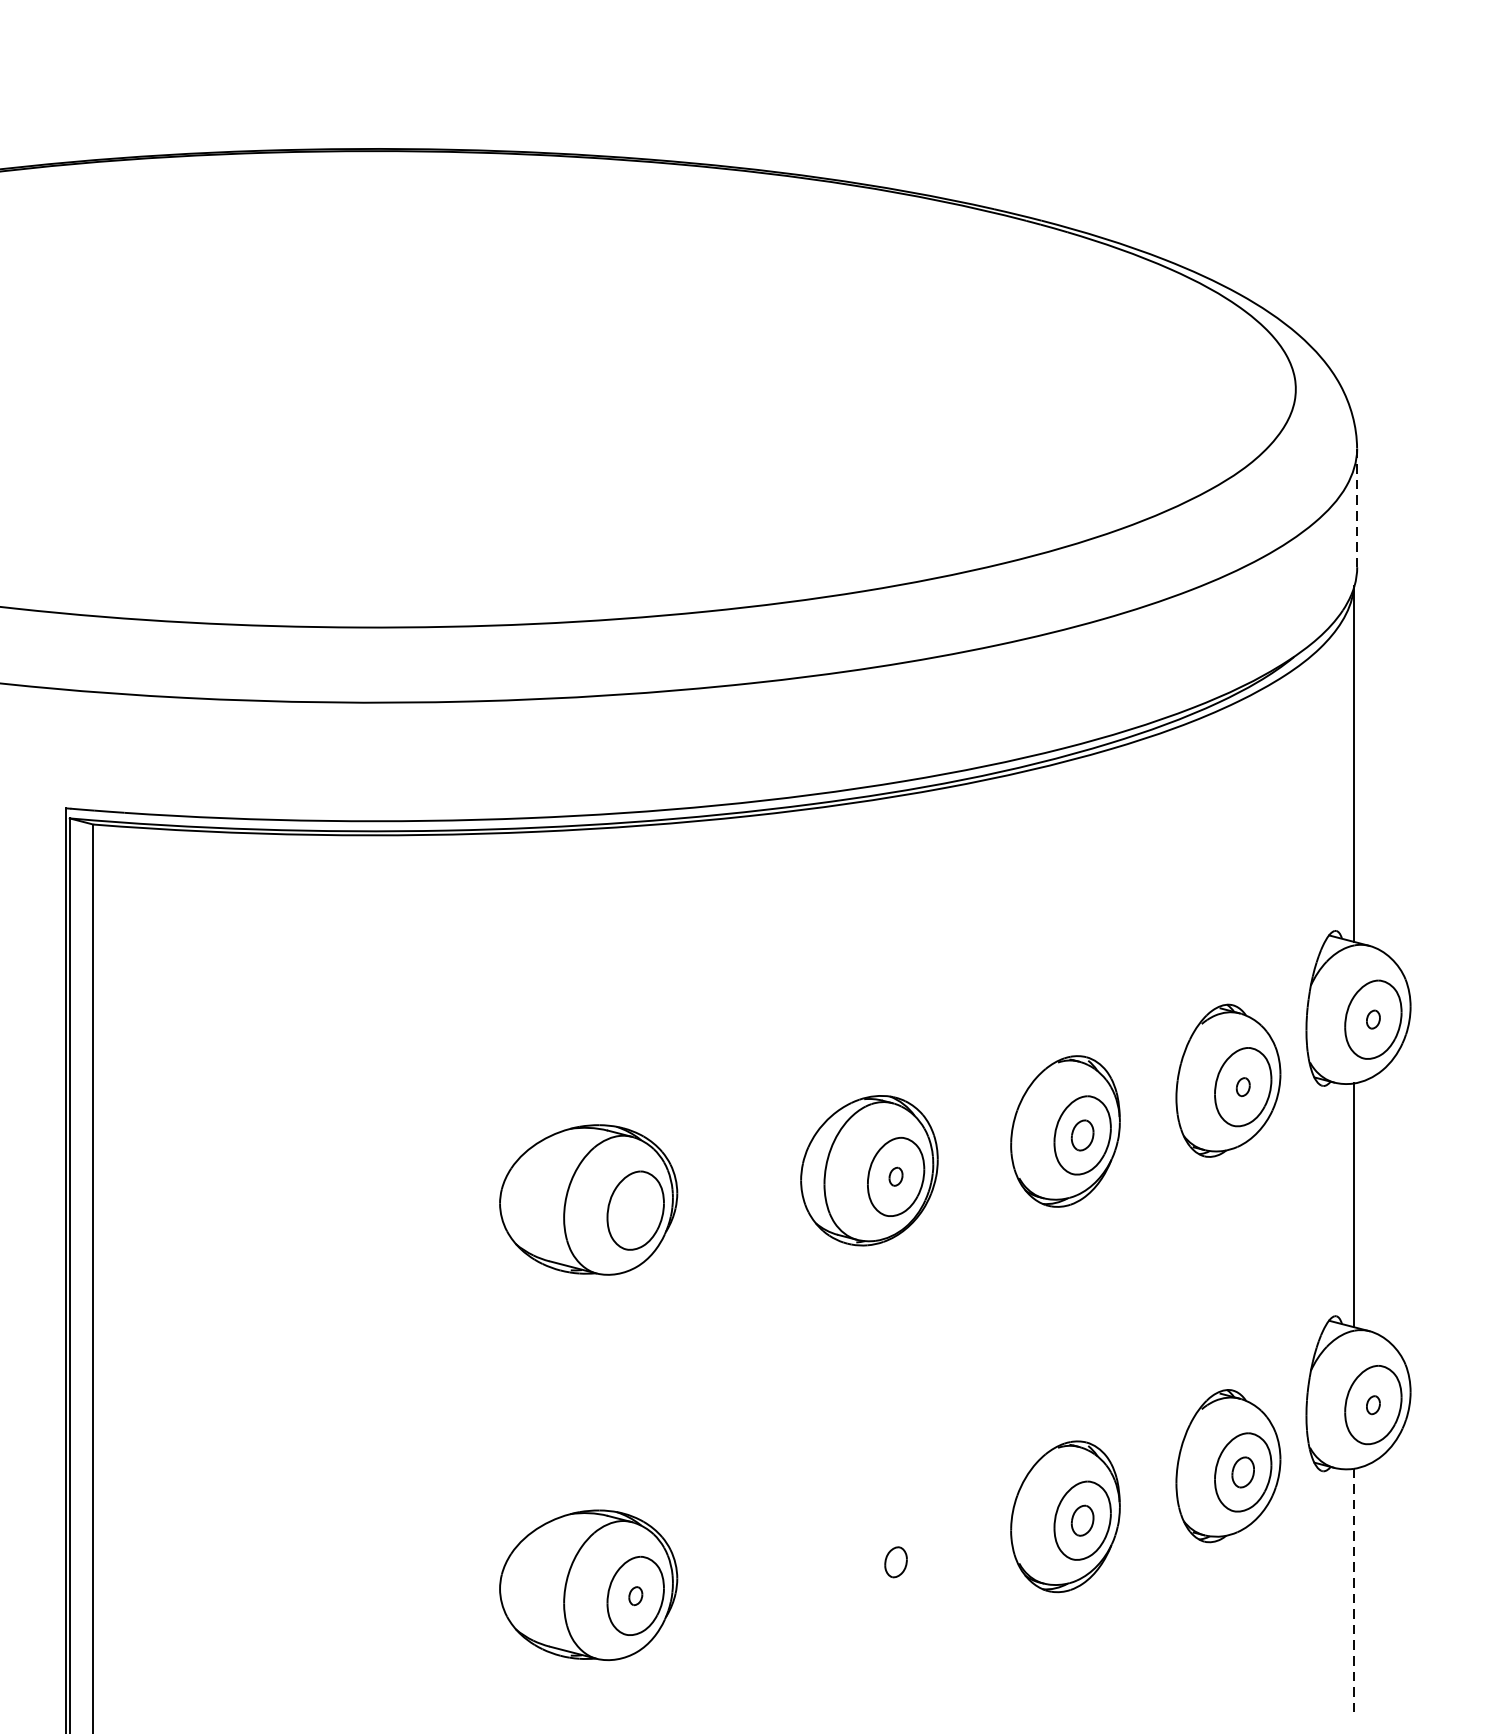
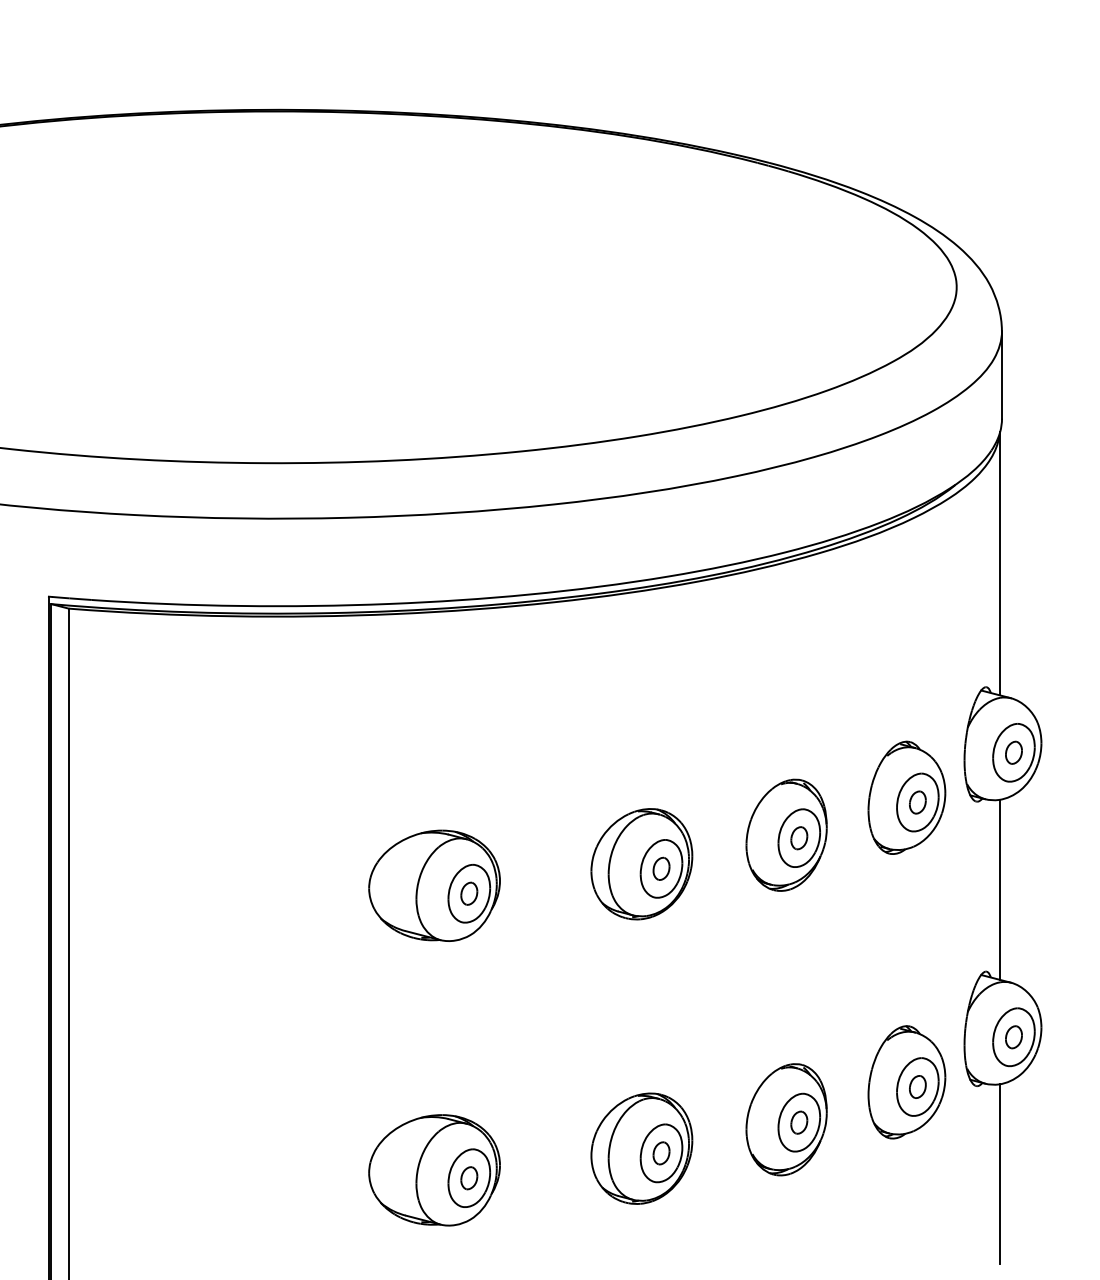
line: (1357, 507) -> (1002, 374), dashed -> solid
part: (1372, 1019) -> (1013, 752), size x1.67
part: (1242, 1087) -> (917, 802), size x1.67
part: (896, 1176) -> (661, 868), size x1.67
part: (635, 1210) -> (469, 893), added
part: (1372, 1405) -> (1013, 1037), size x1.67
part: (868, 1555) -> (641, 1148), added
line: (1353, 1590) -> (999, 1174), dashed -> solid
part: (635, 1596) -> (469, 1178), size x1.67

